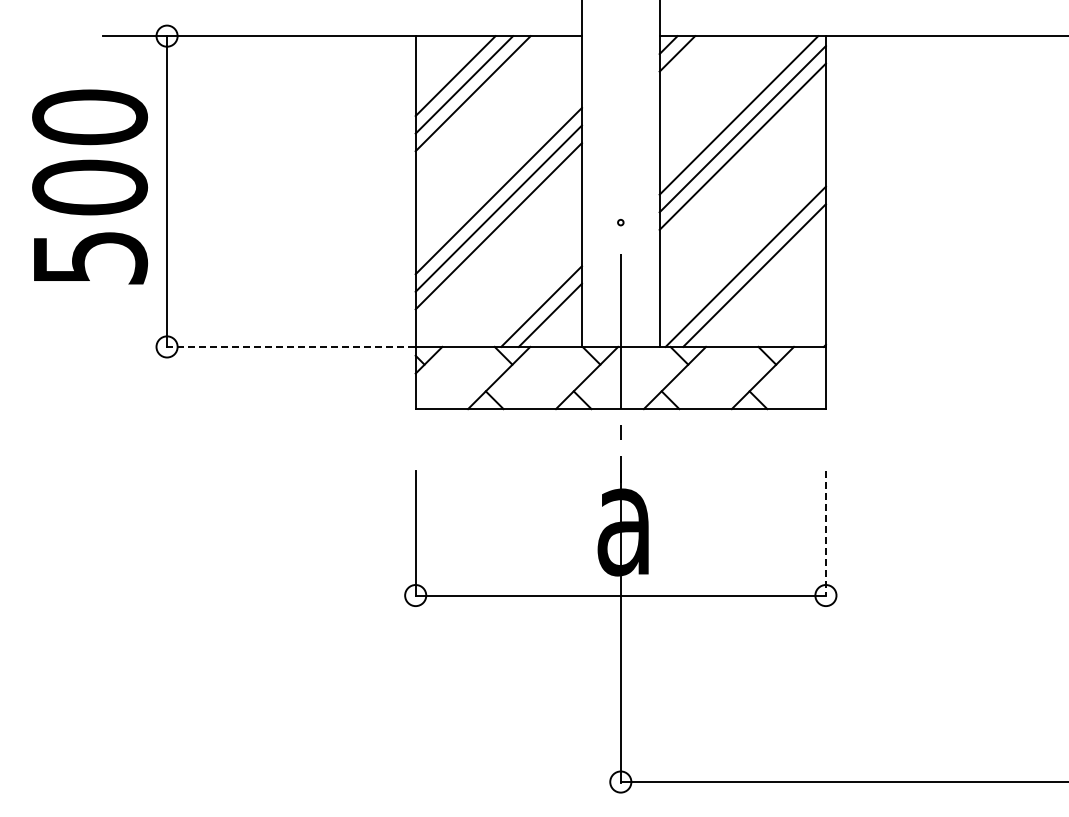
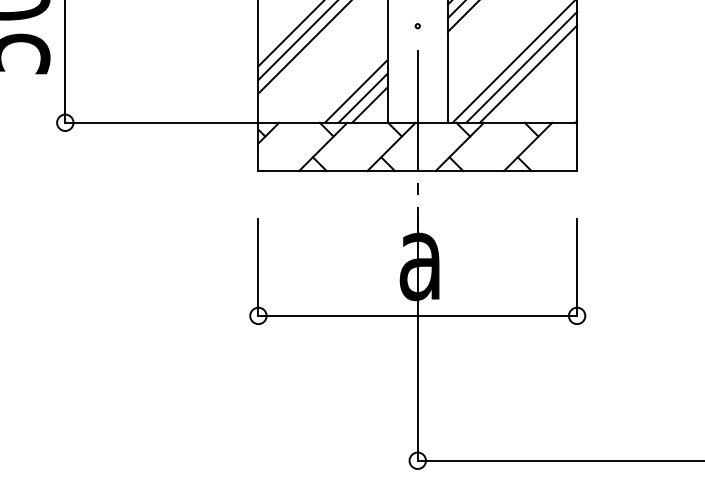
line: (762, 283) -> (527, 73), added
line: (558, 323) -> (369, 104), added
line: (290, 346) -> (161, 122), dashed -> solid
line: (825, 534) -> (576, 268), dashed -> solid

